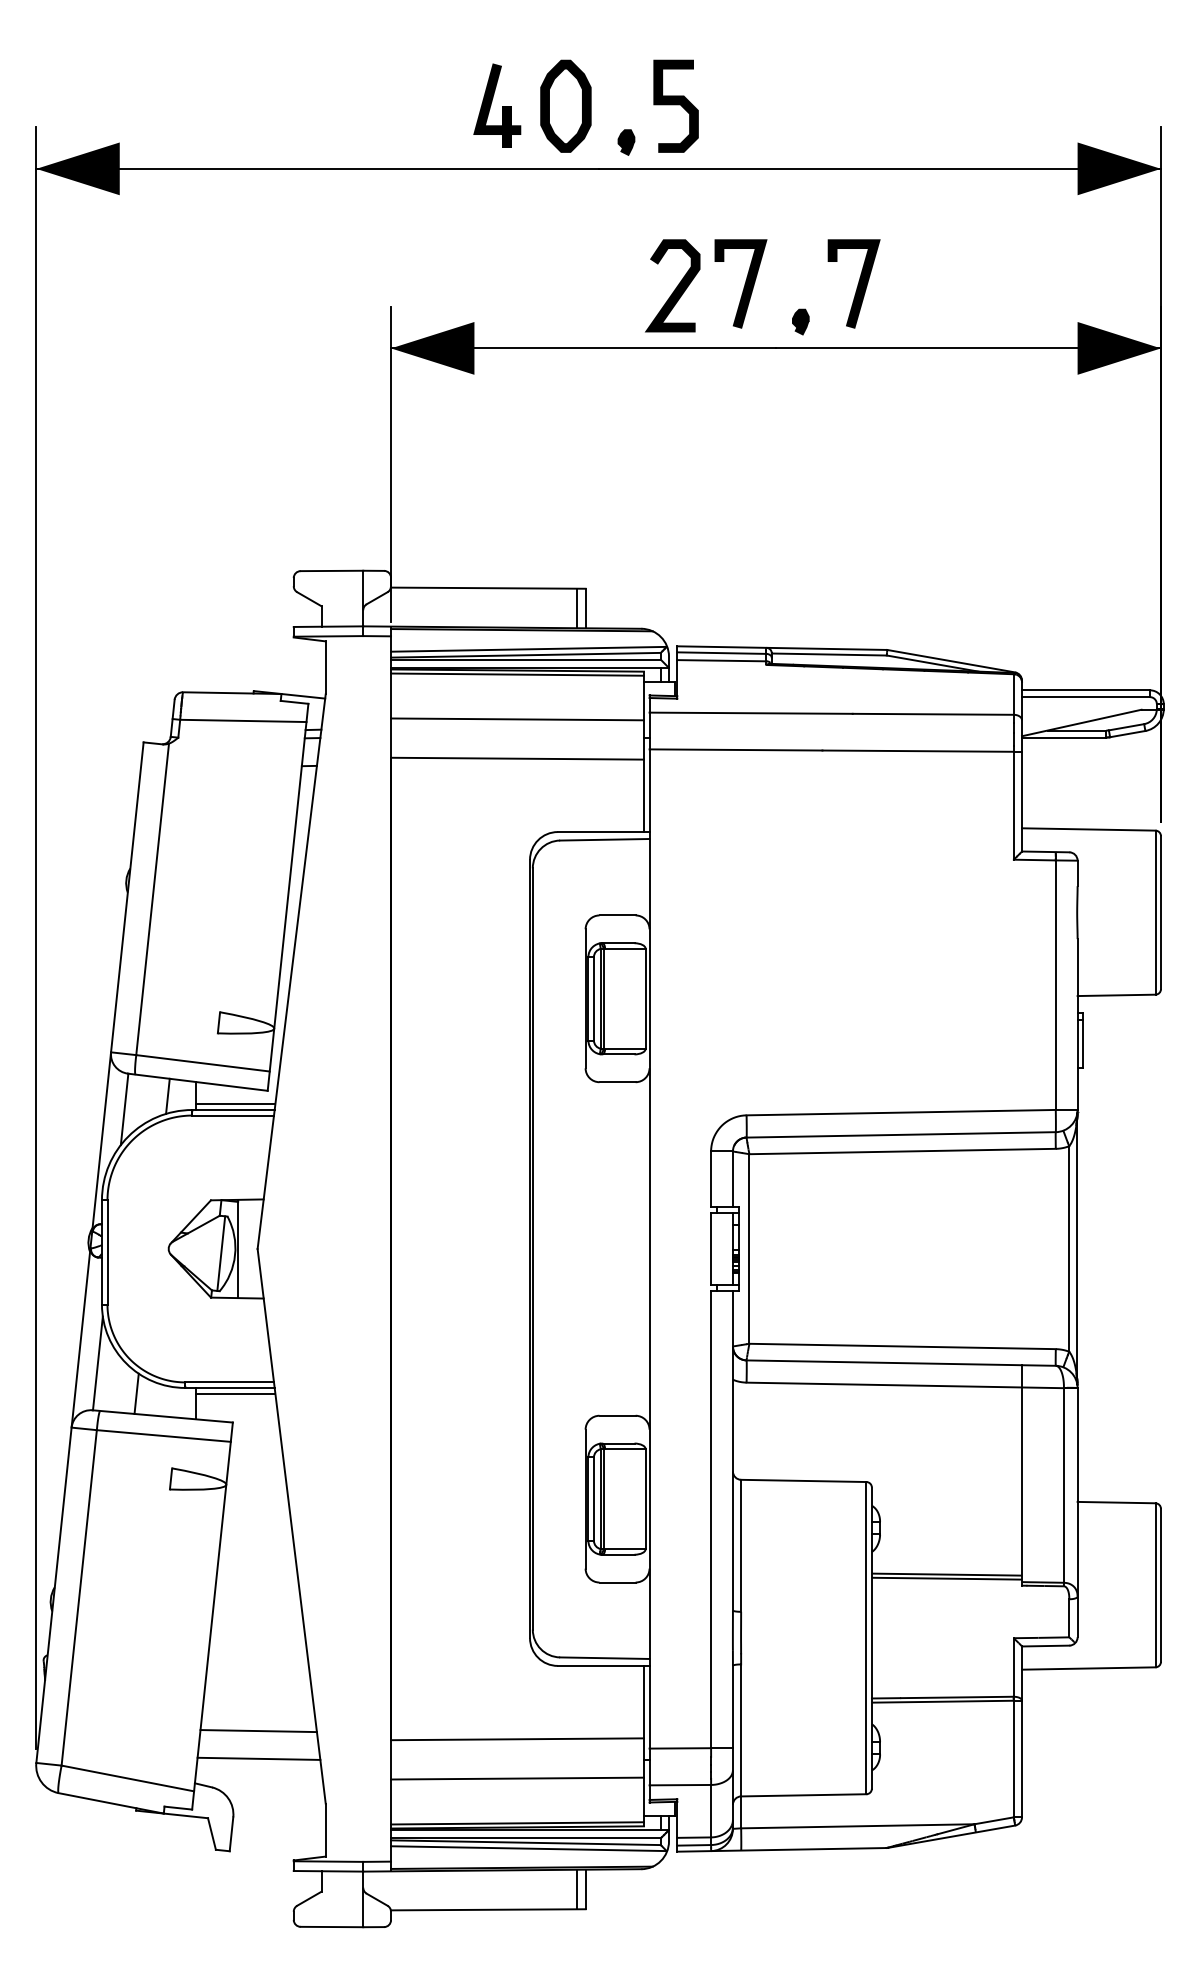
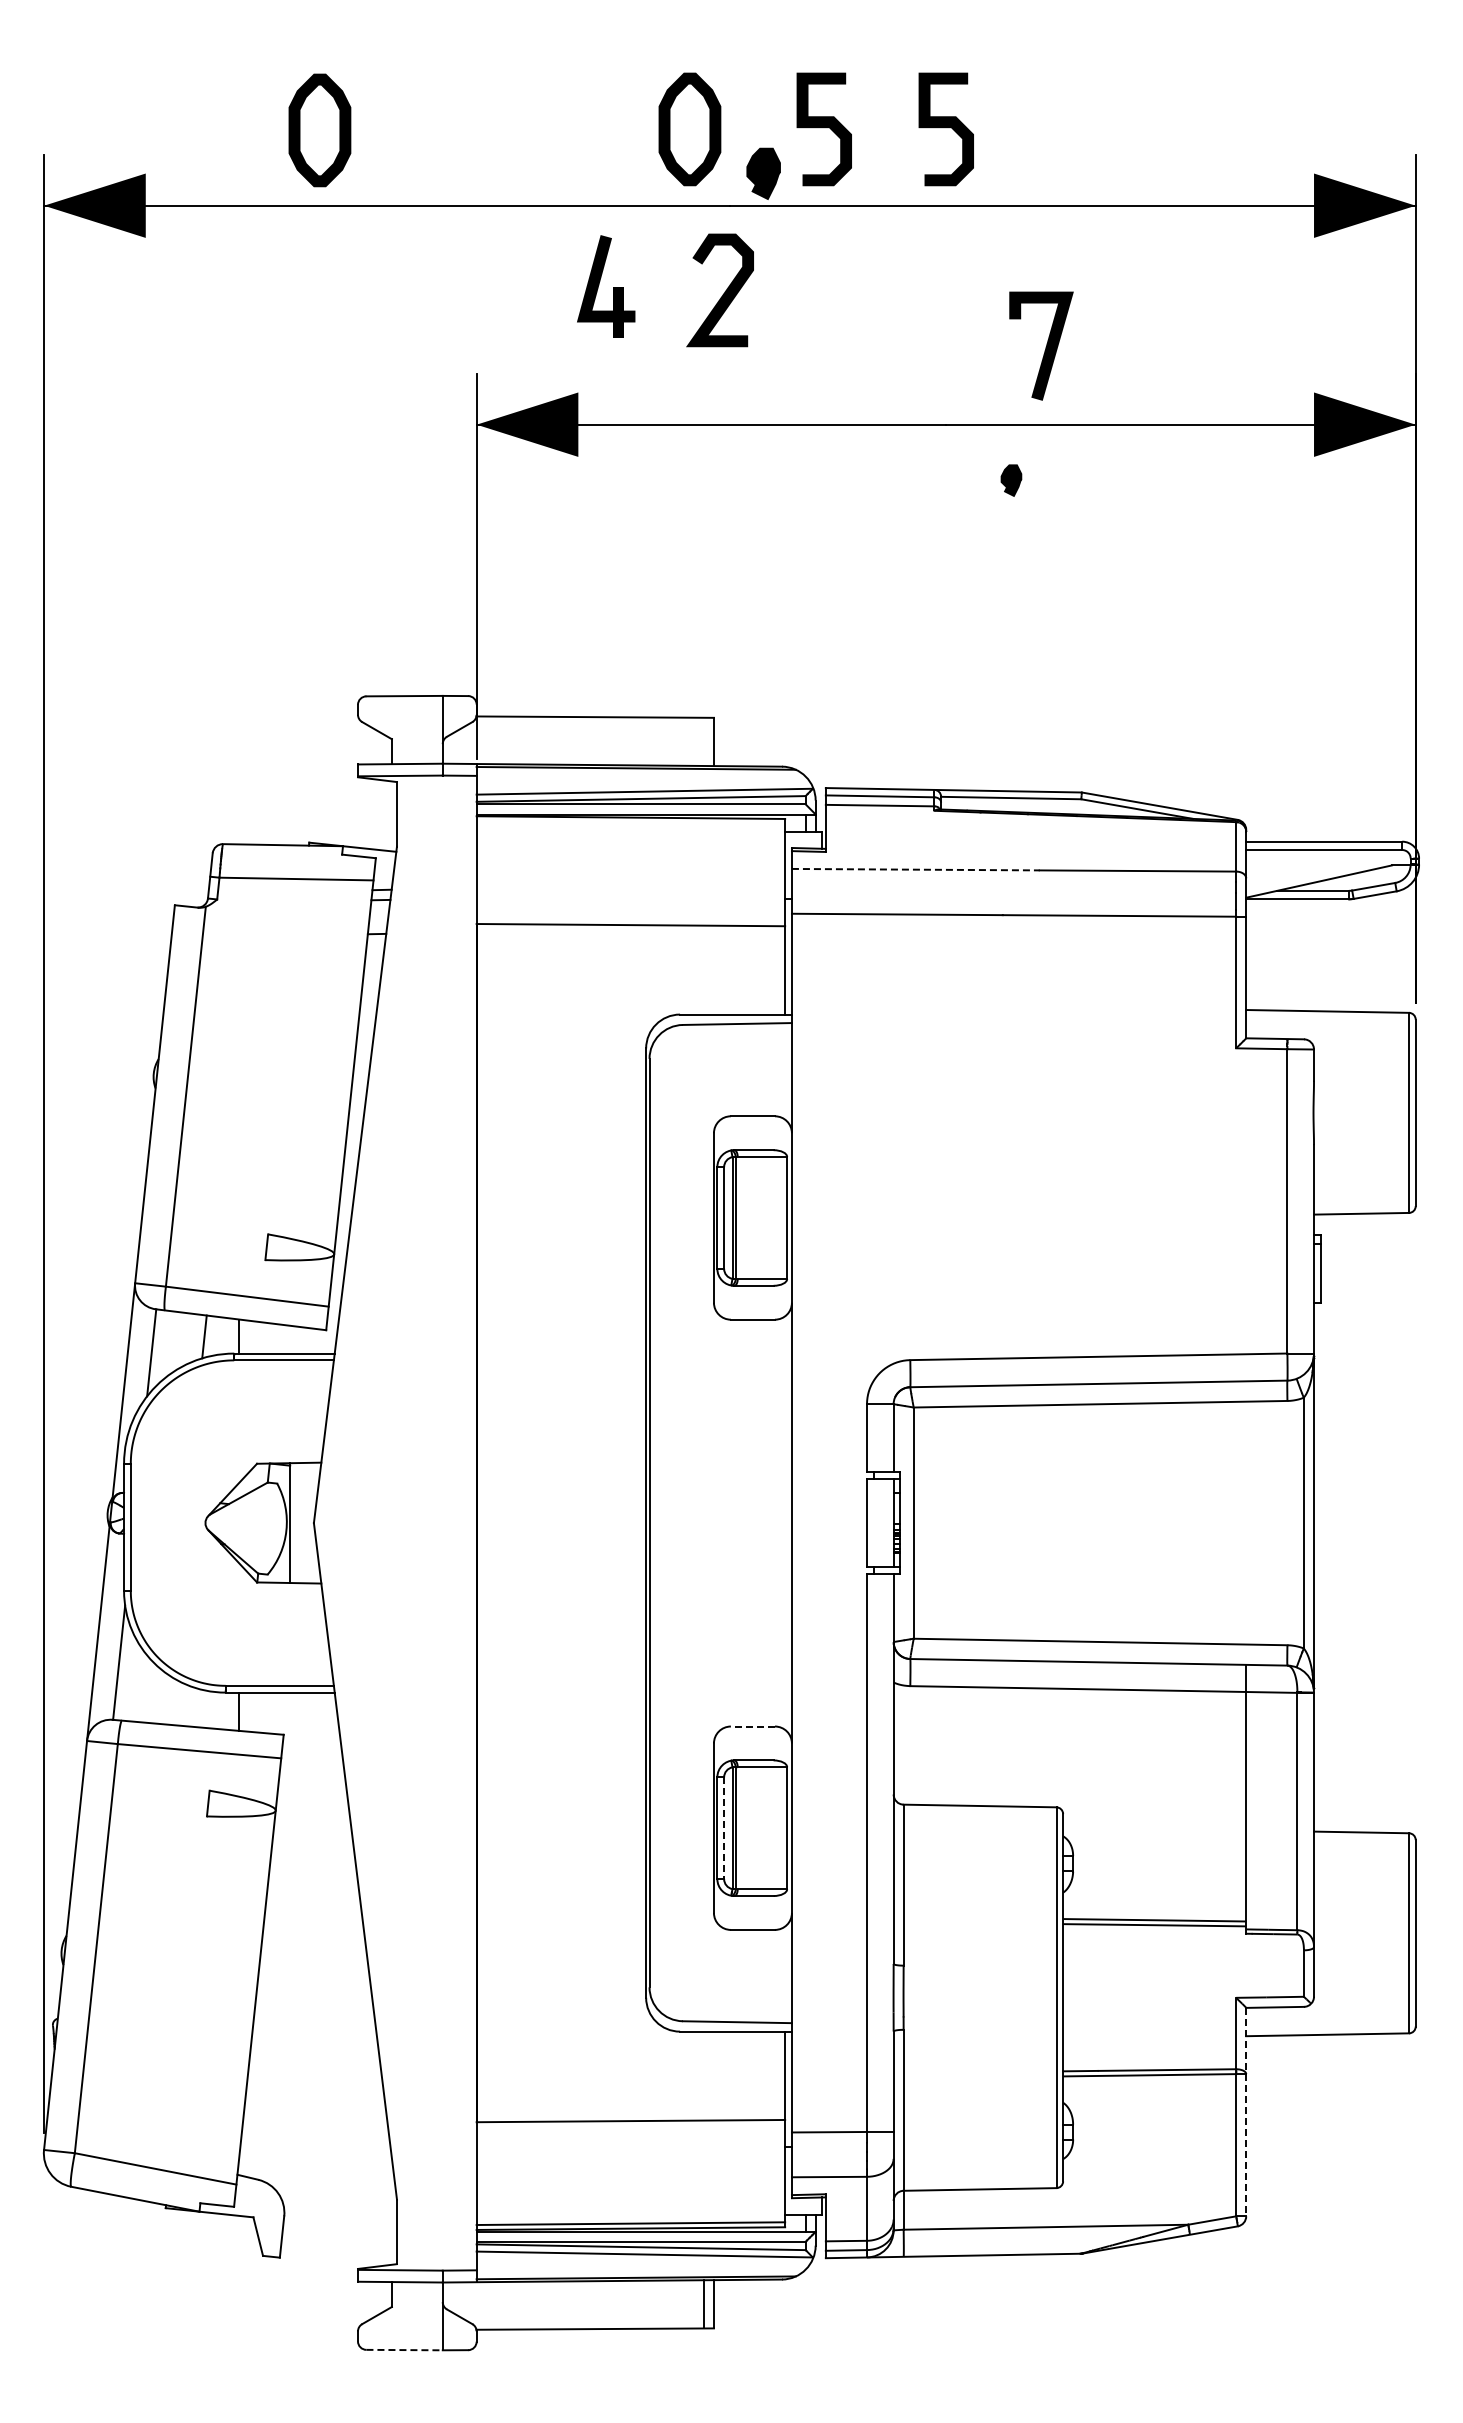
part: (491, 104) -> (599, 285), moved
curve: (775, 105) -> (945, 128), added
part: (262, 107) -> (319, 130), added
part: (626, 142) -> (763, 173), size x1.6
line: (744, 285) -> (907, 347), removed
curve: (675, 288) -> (723, 293), moved
part: (800, 322) -> (1011, 480), moved
line: (577, 608) -> (703, 741), removed
line: (517, 674) -> (630, 822), removed
line: (750, 713) -> (915, 869), solid -> dashed
line: (517, 719) -> (630, 877), removed
line: (235, 1104) -> (287, 1346), removed
line: (221, 1253) -> (269, 1528), removed
line: (135, 1393) -> (165, 1699), removed
line: (235, 1393) -> (287, 1699), removed
line: (617, 1415) -> (752, 1726), solid -> dashed
line: (594, 1499) -> (724, 1828), solid -> dashed
line: (258, 1730) -> (315, 2110), removed
line: (1022, 1732) -> (1246, 2112), solid -> dashed
line: (258, 1758) -> (315, 2144), removed
line: (517, 1778) -> (630, 2168), removed
line: (332, 1927) -> (405, 2350), solid -> dashed

